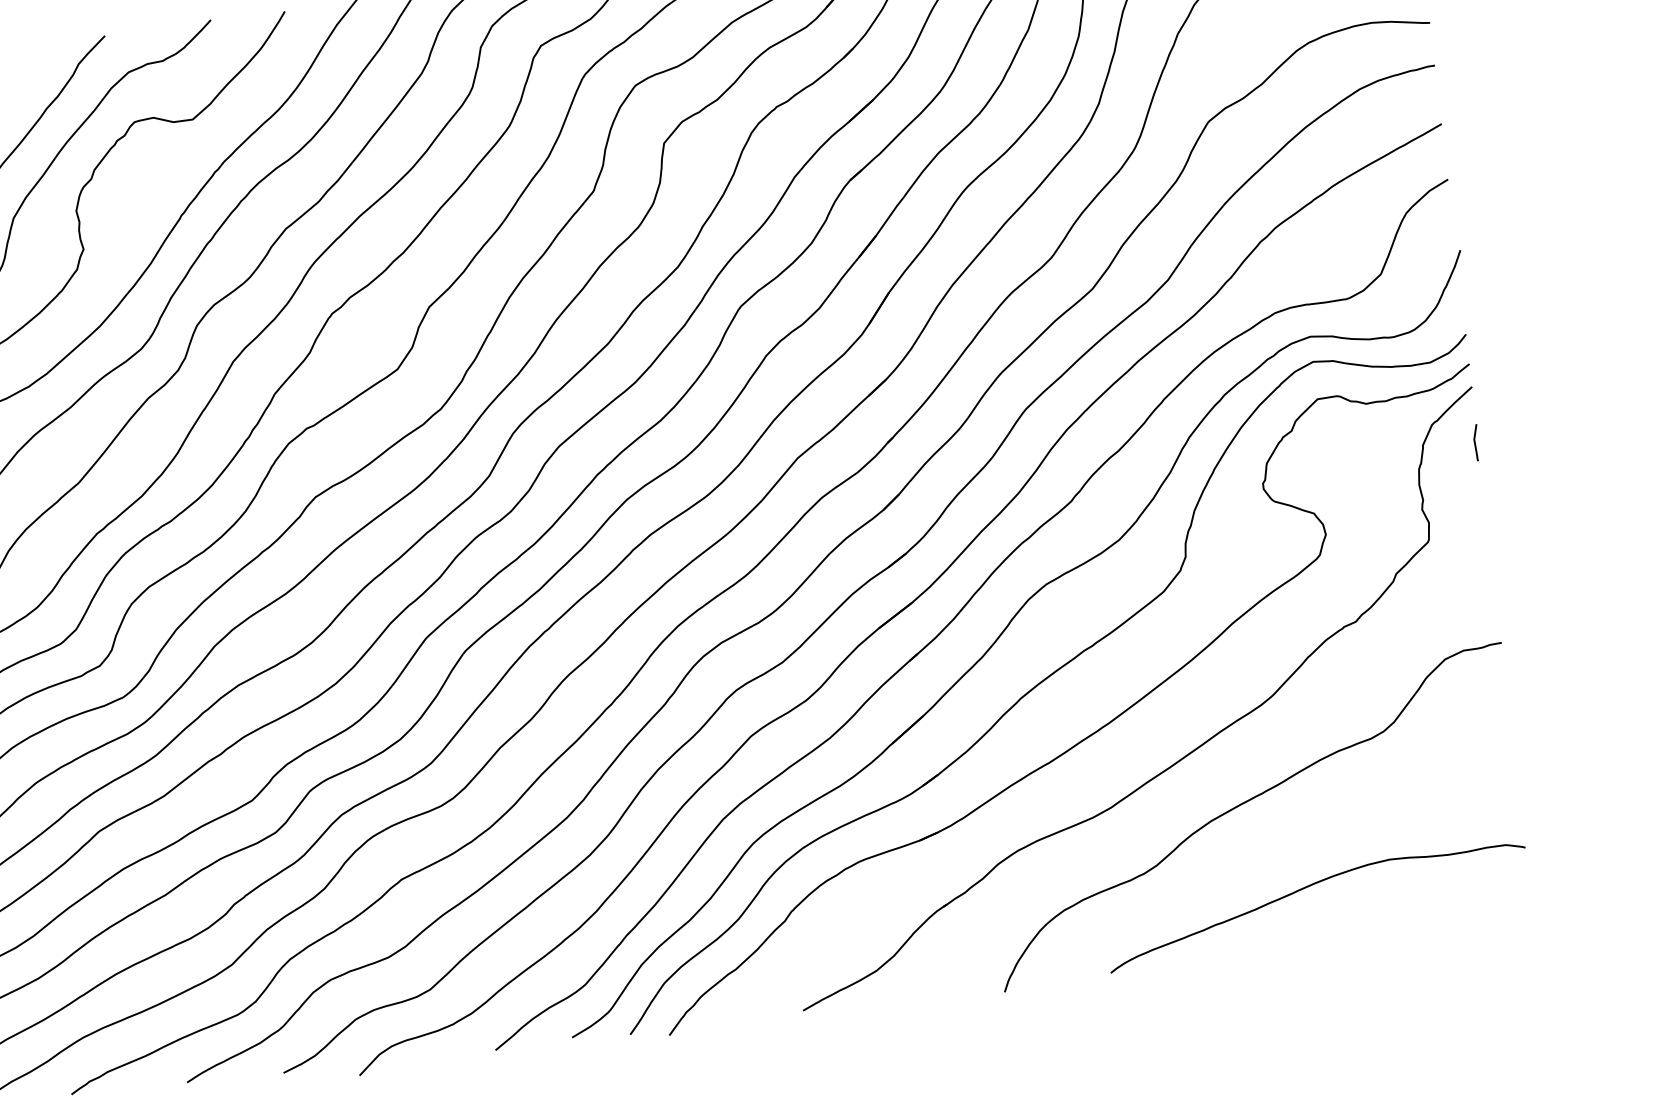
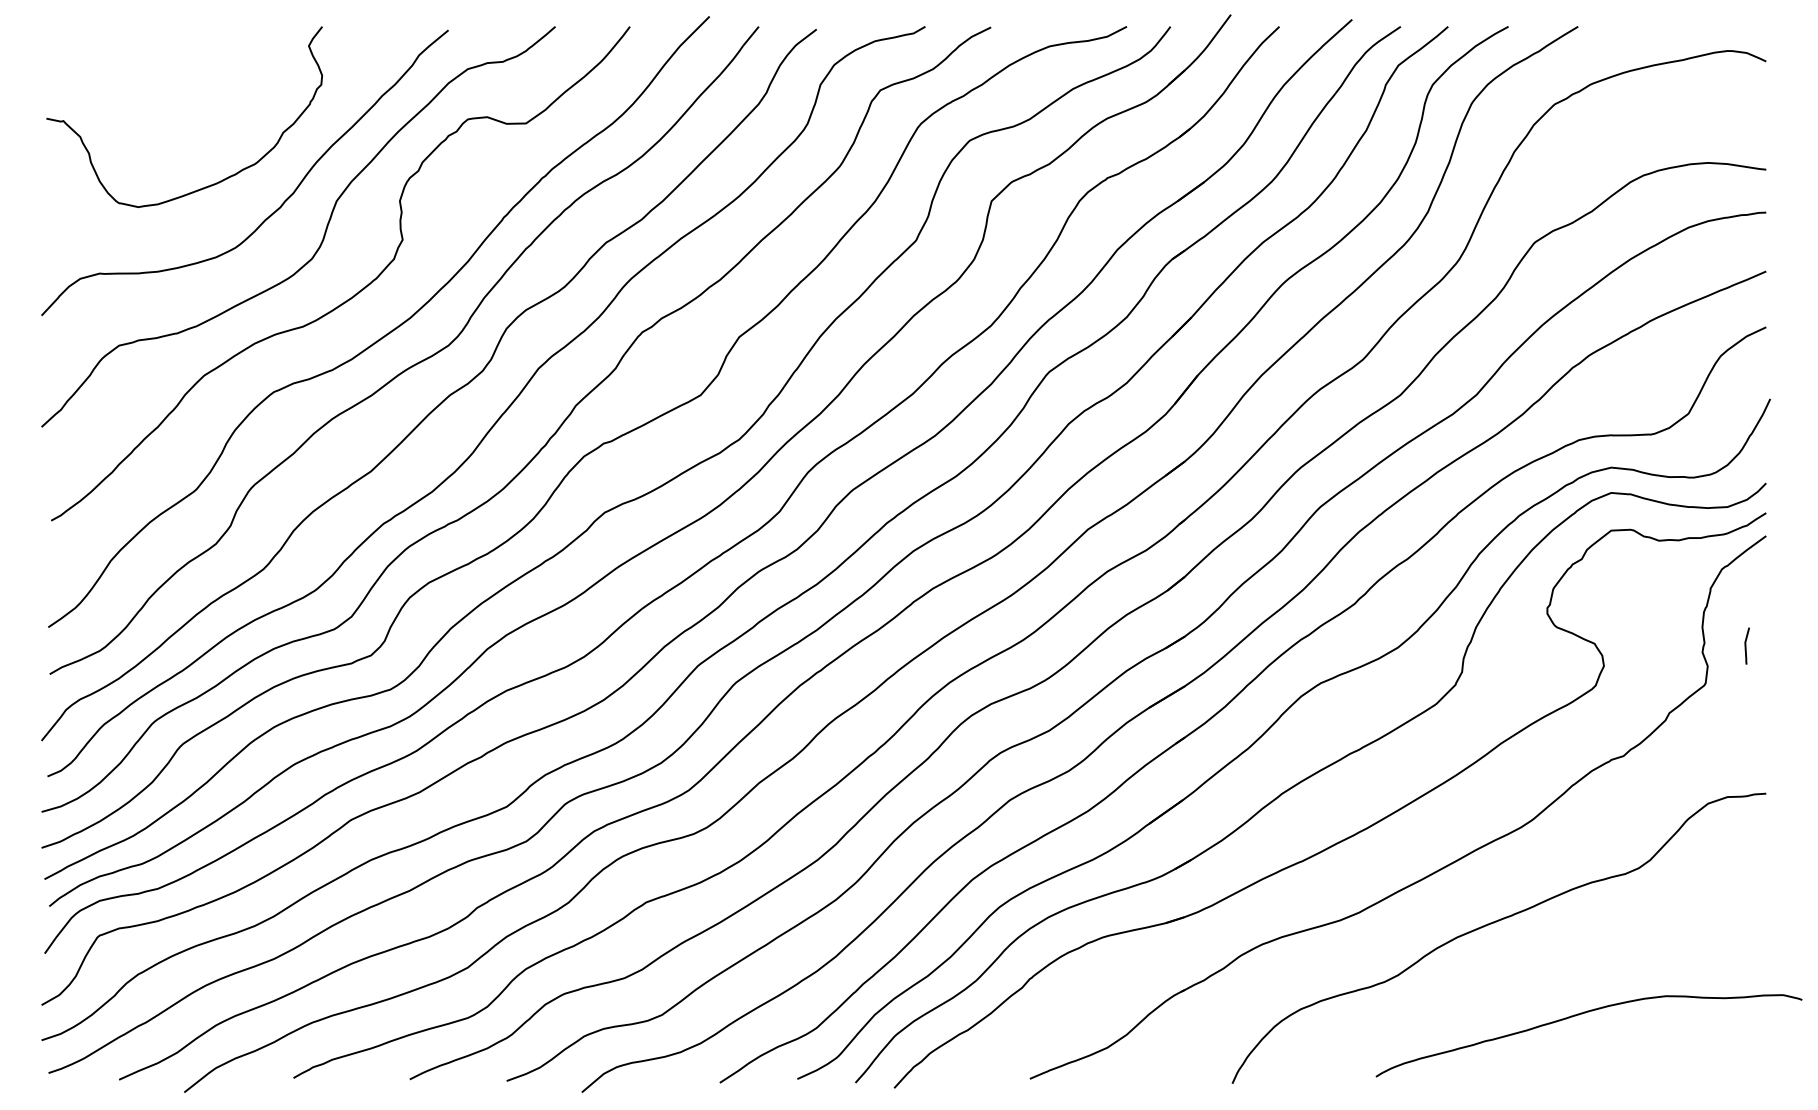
line: (1475, 442) -> (1746, 645), moved
curve: (1308, 887) -> (1582, 1014), moved

